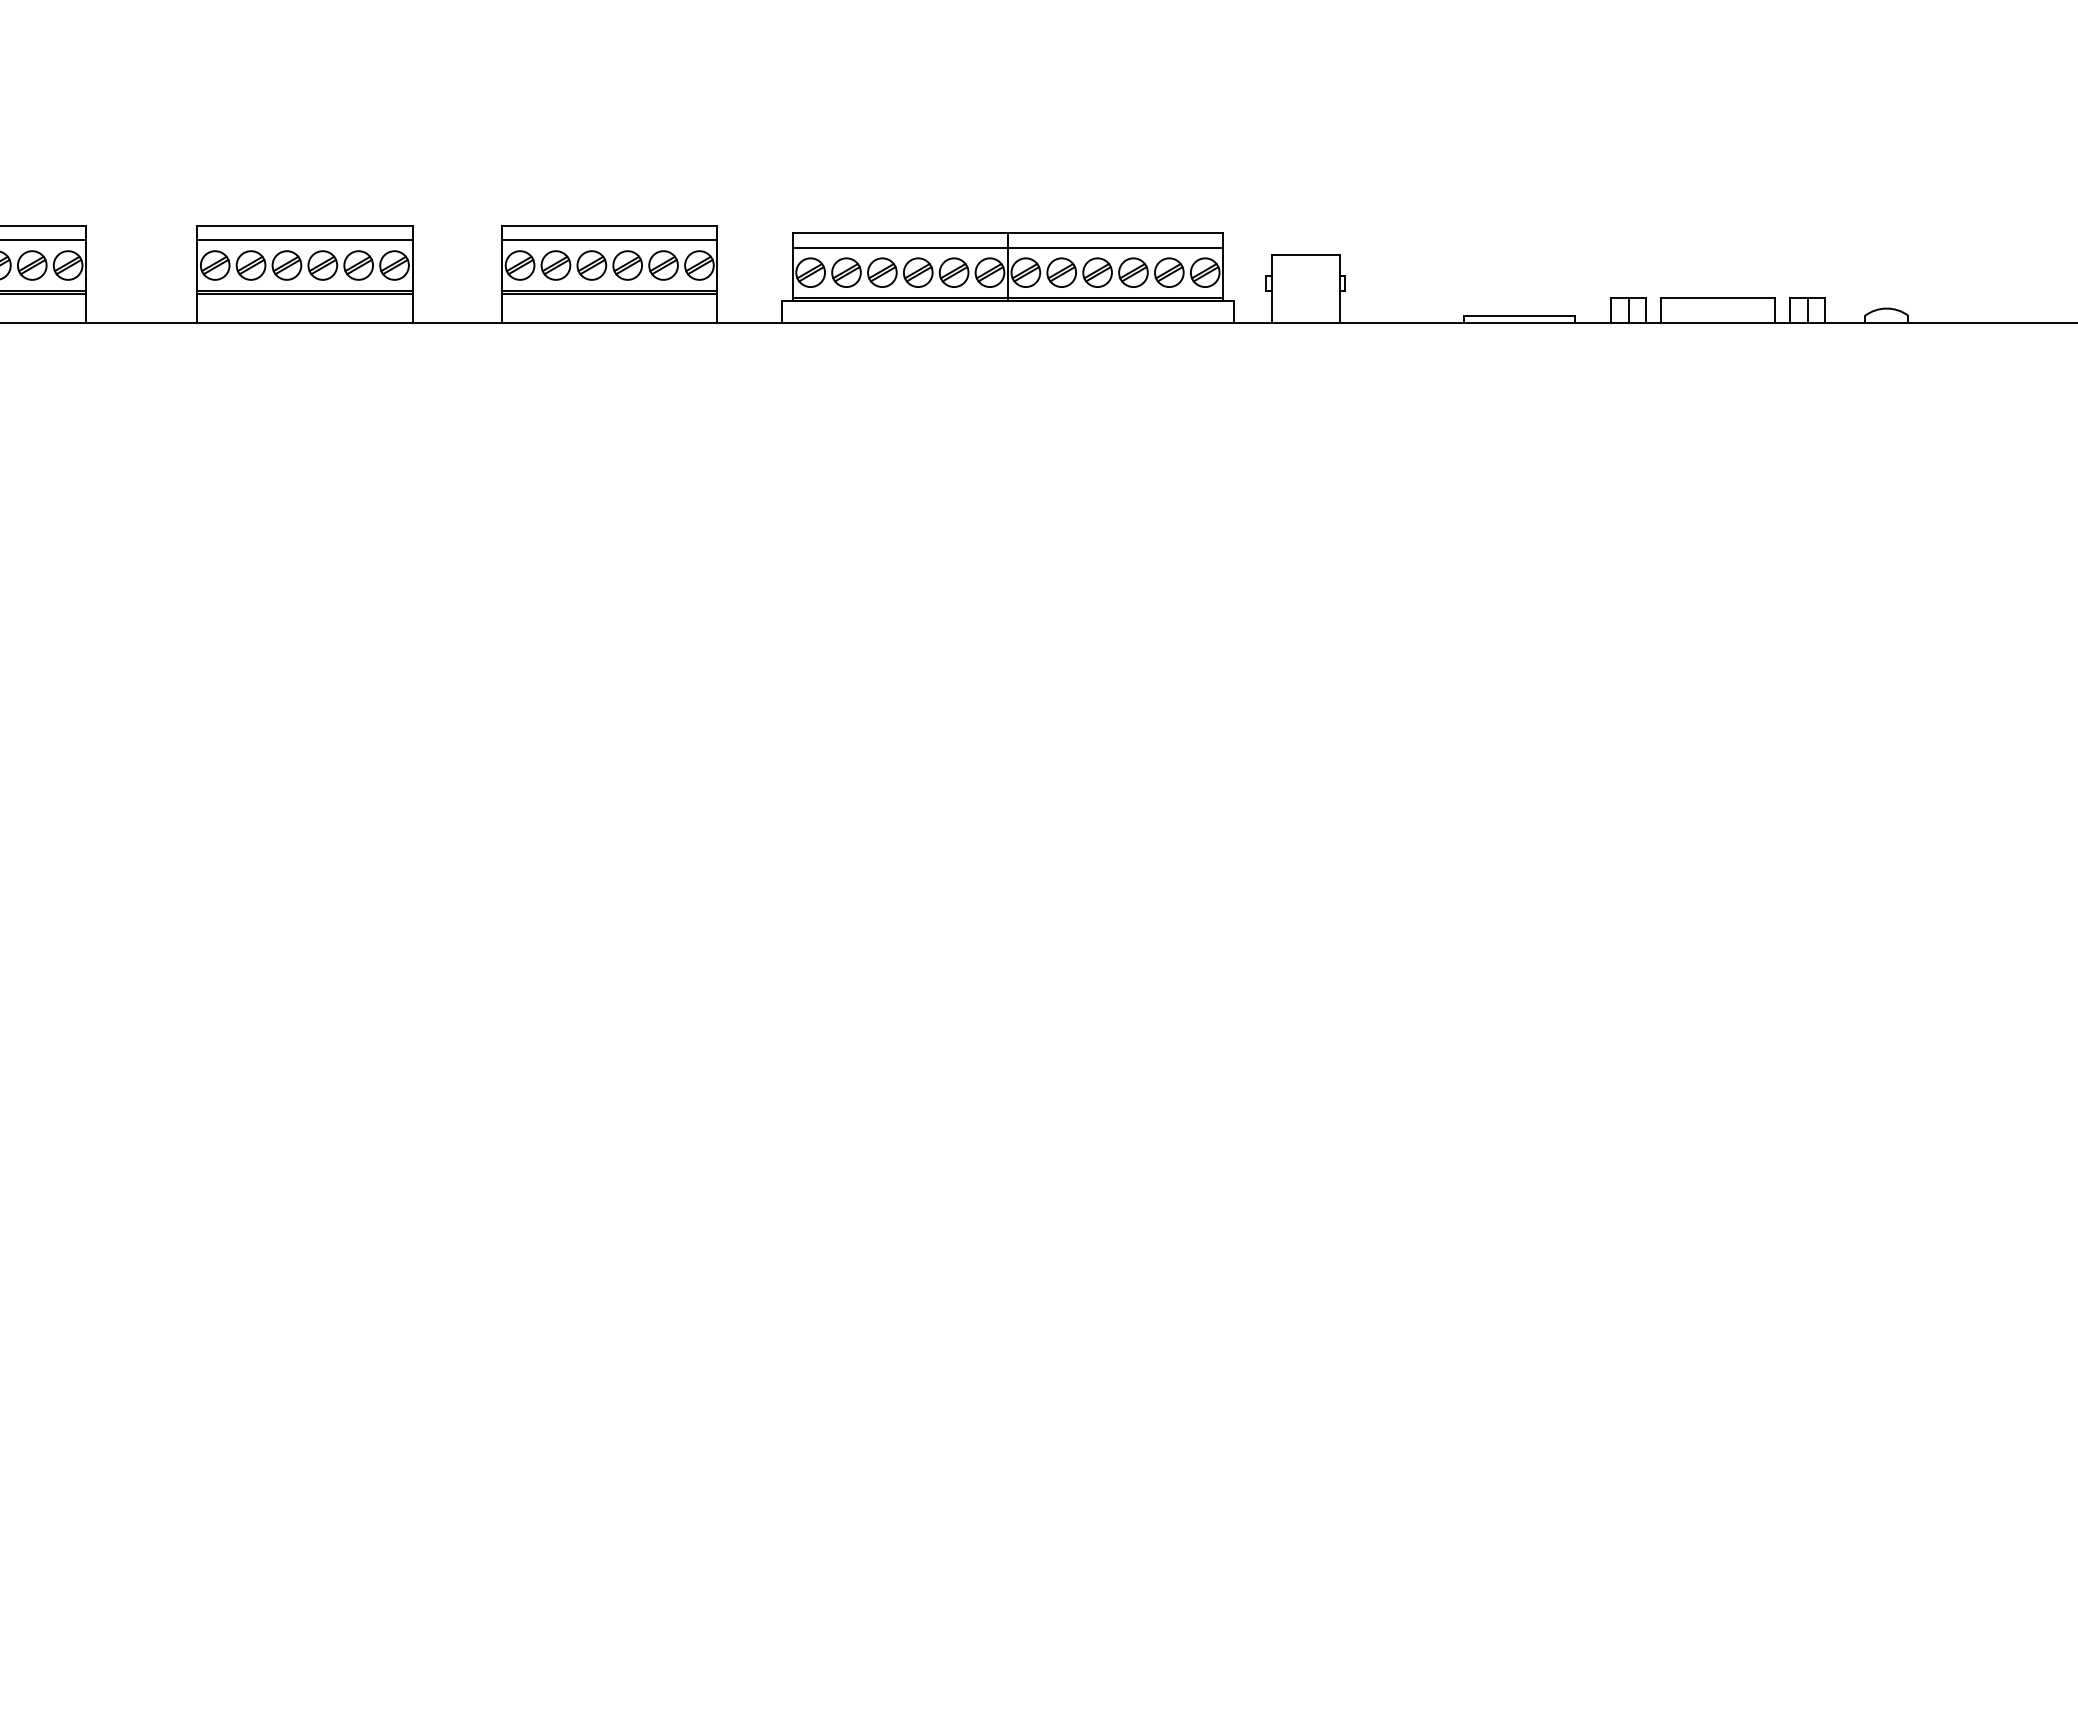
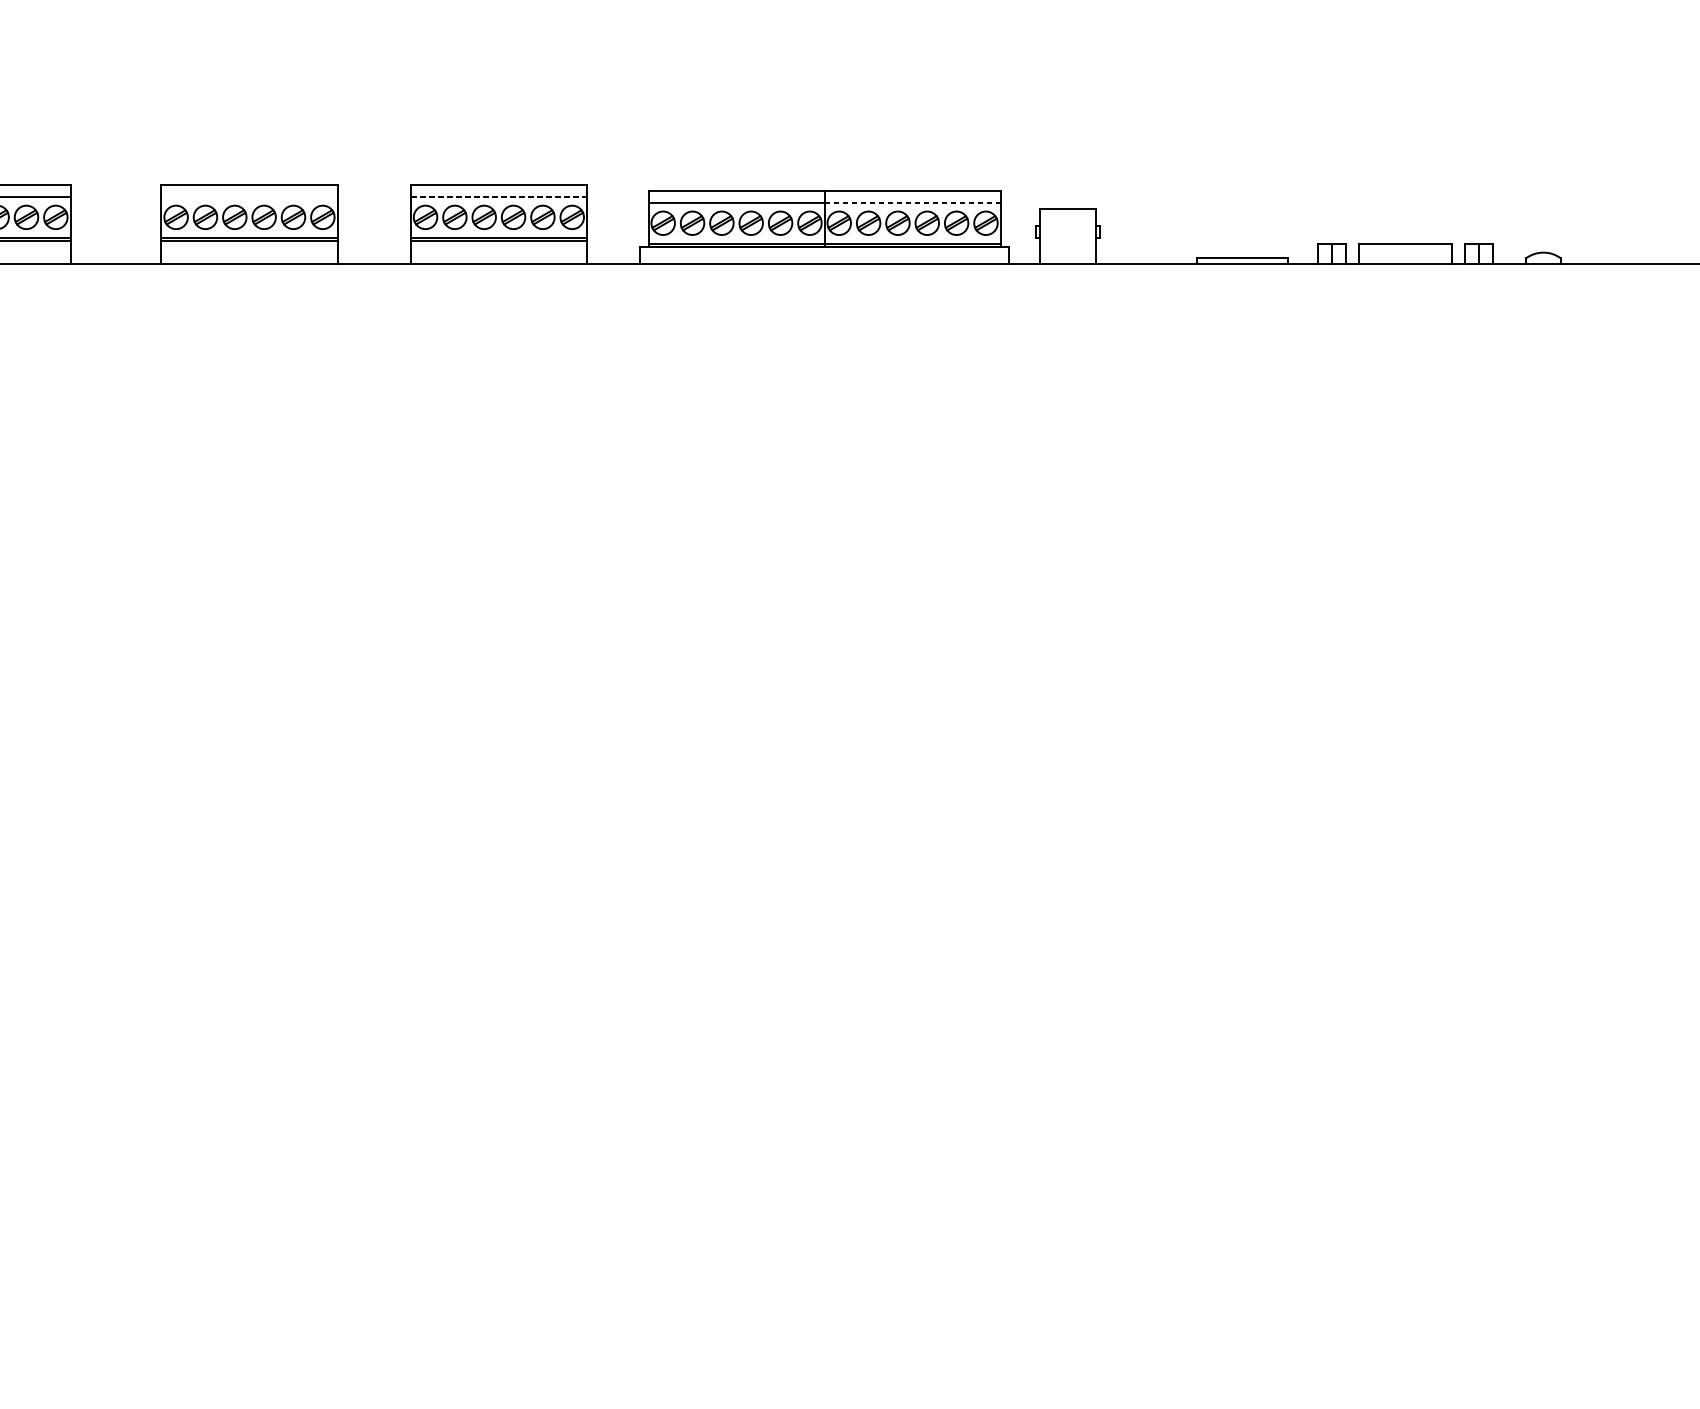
line: (304, 240) -> (249, 196), removed
line: (609, 240) -> (498, 196), solid -> dashed
line: (1115, 247) -> (912, 202), solid -> dashed

